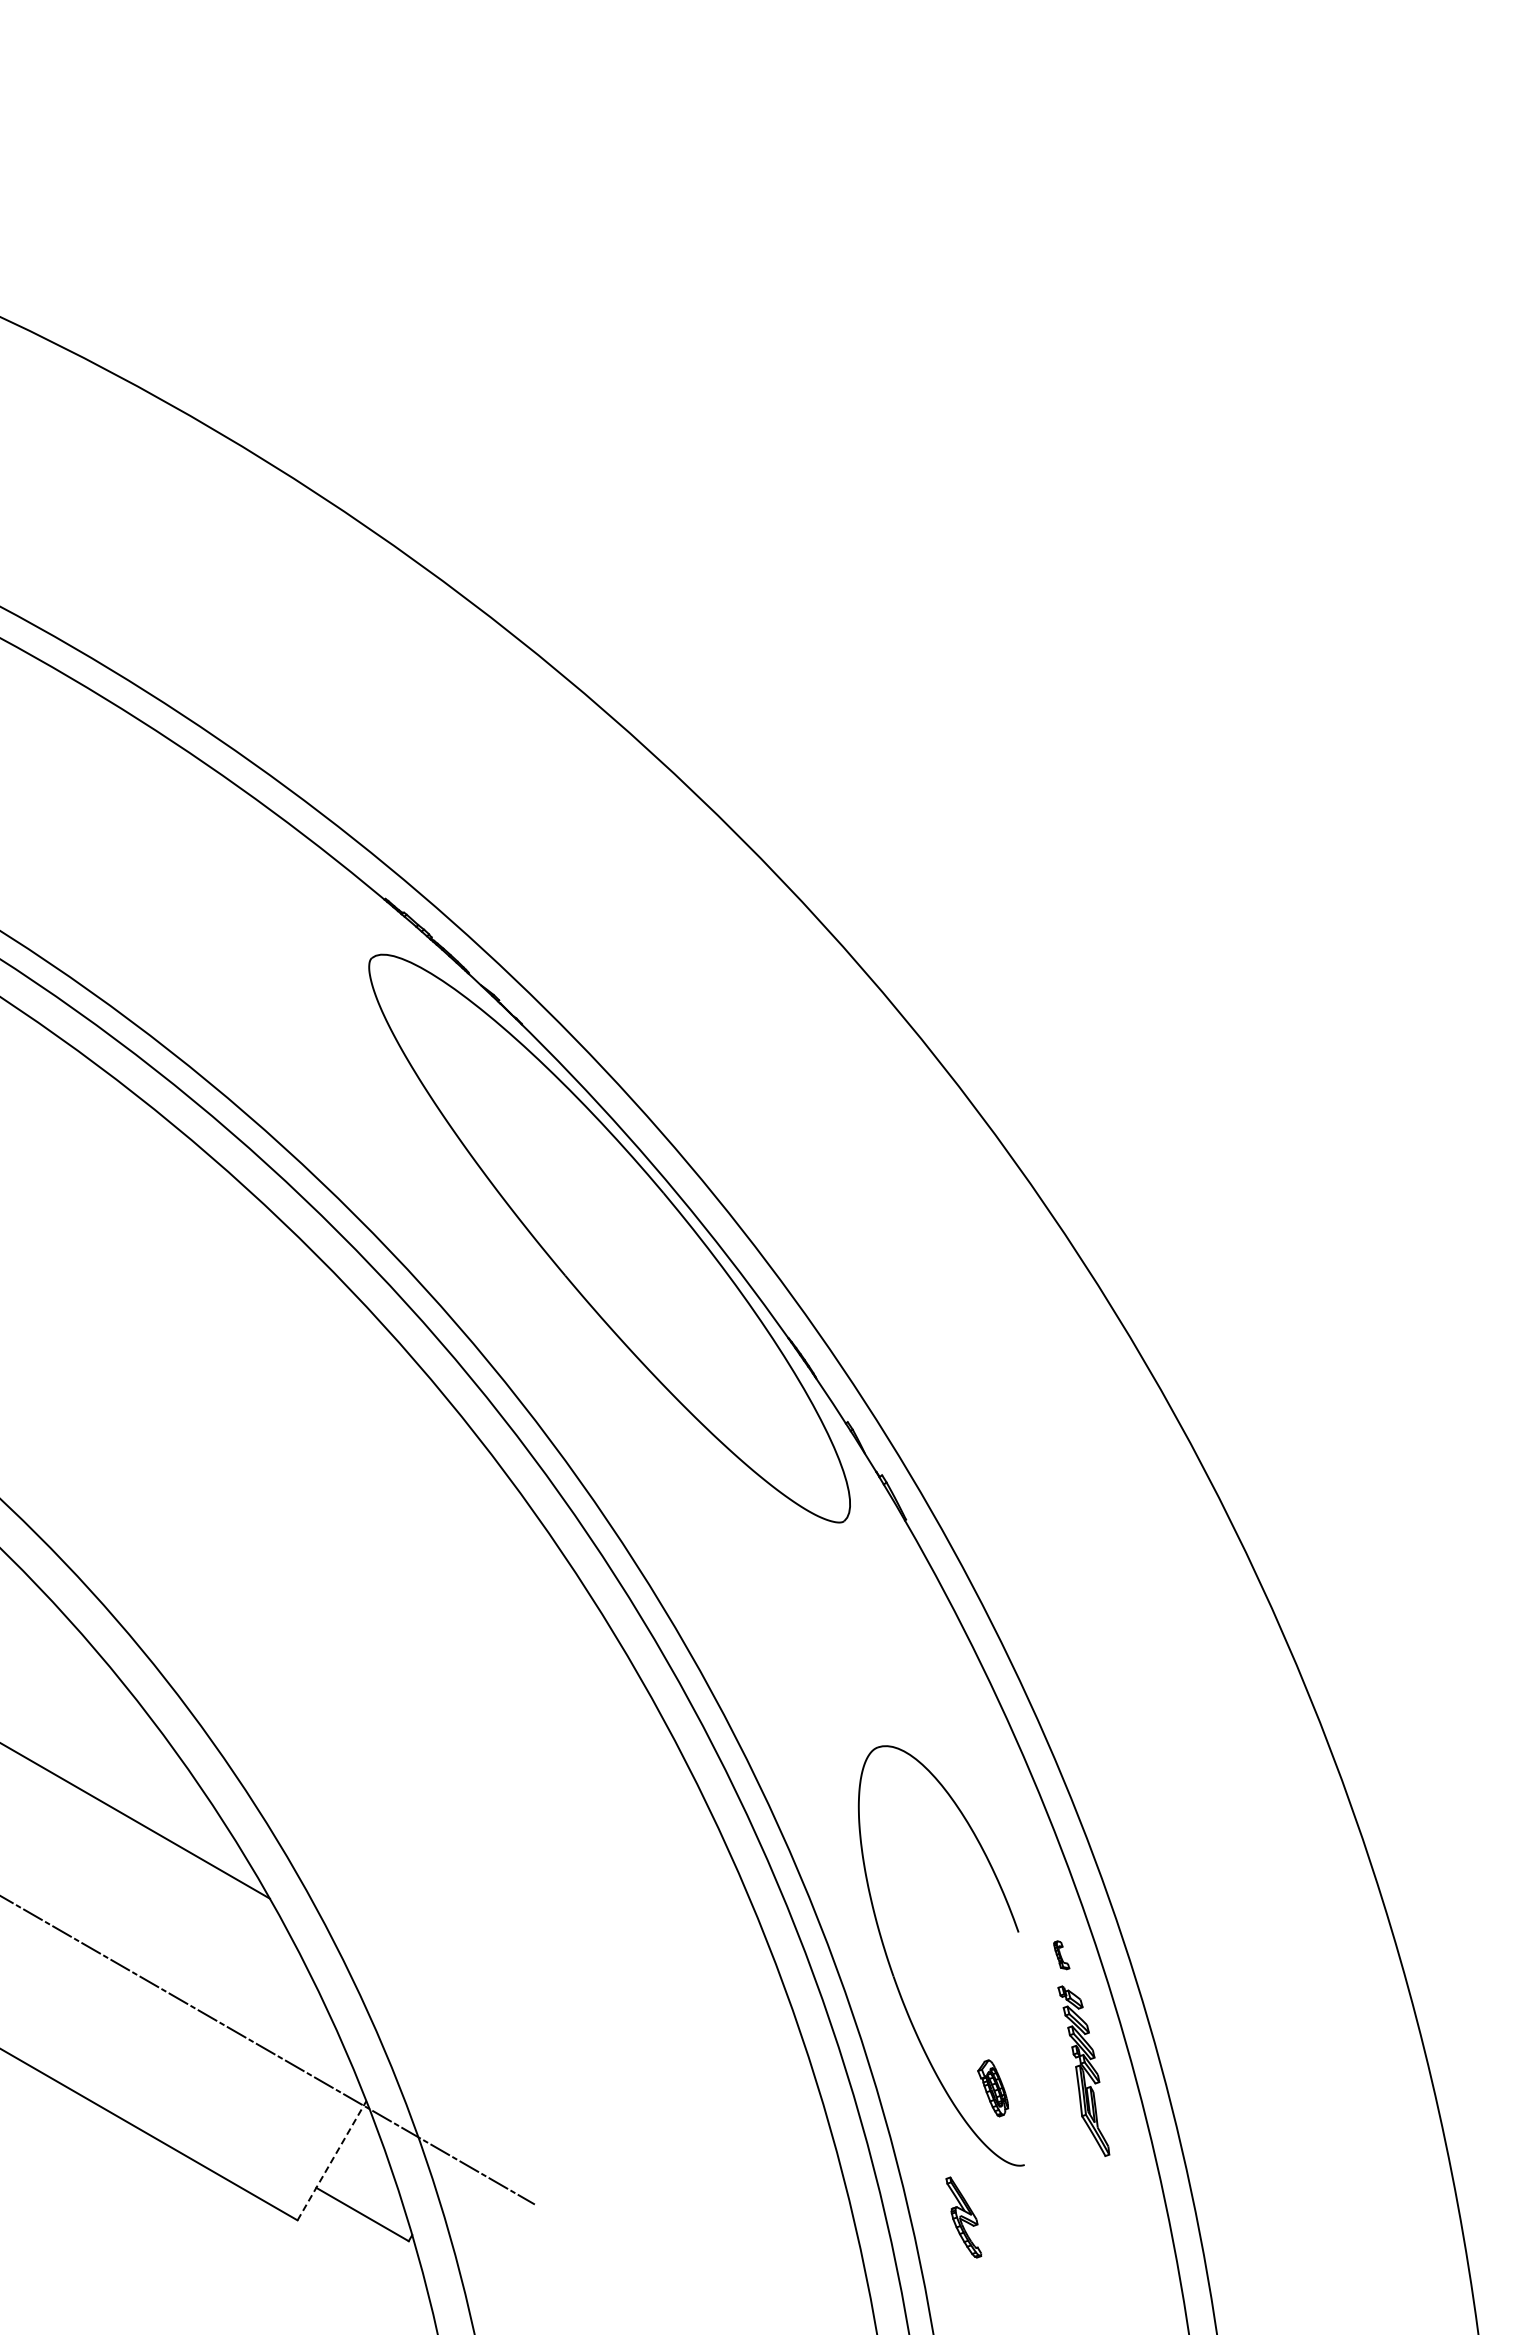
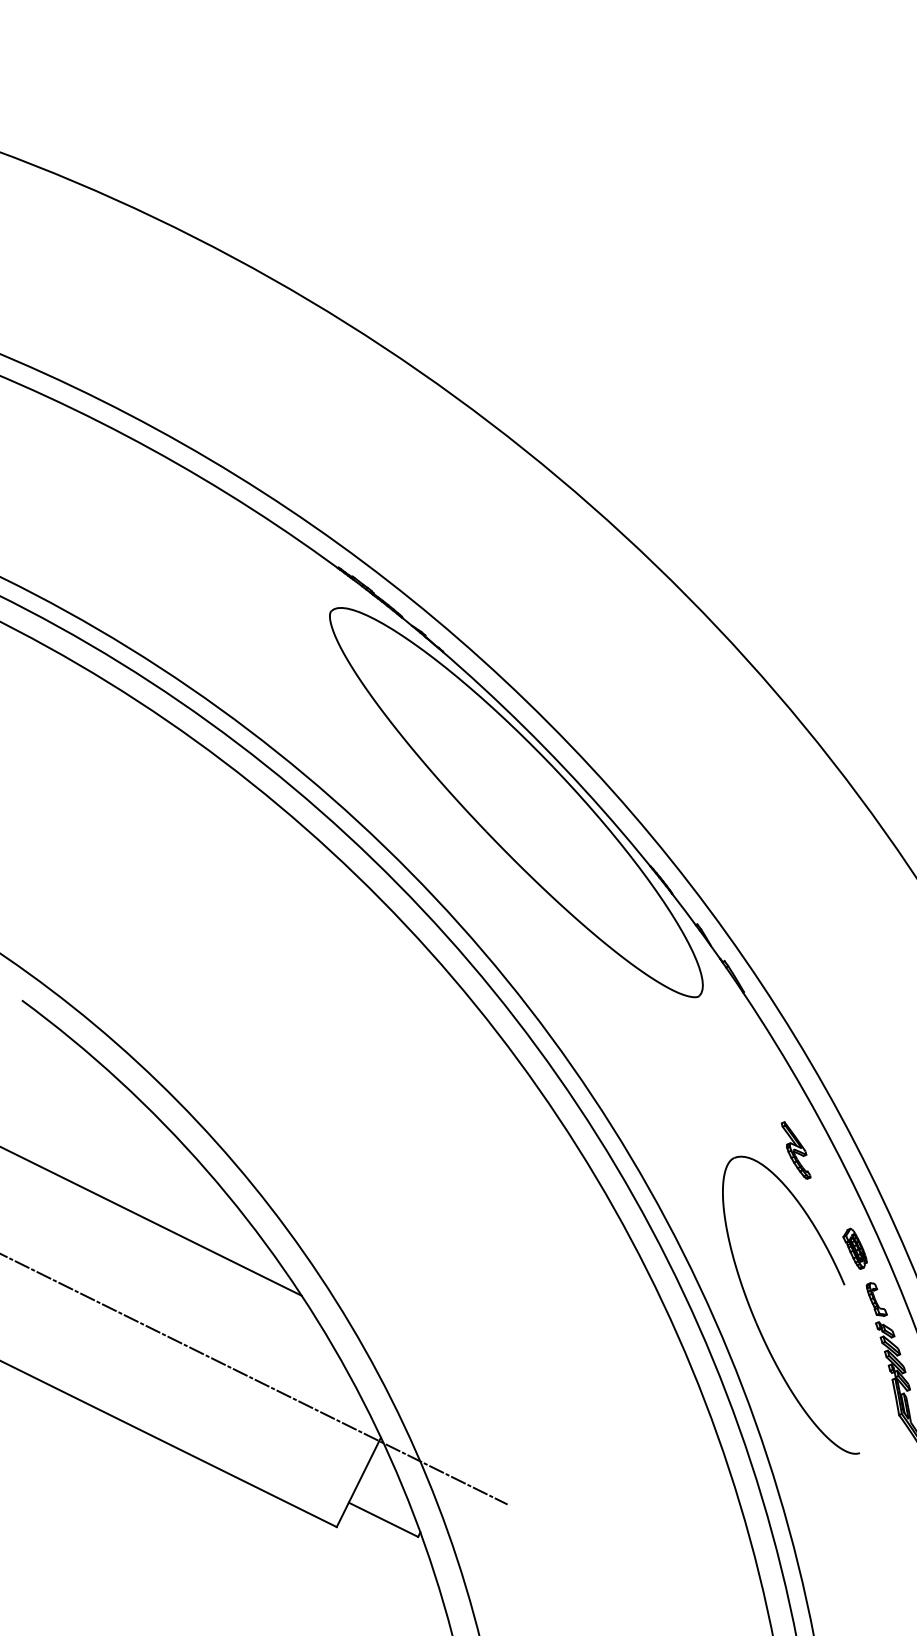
part: (1061, 1955) -> (876, 1299), size x1.67
part: (993, 2088) -> (855, 1248), moved
line: (332, 2160) -> (359, 1482), dashed -> solid
part: (963, 2217) -> (795, 1150), moved

